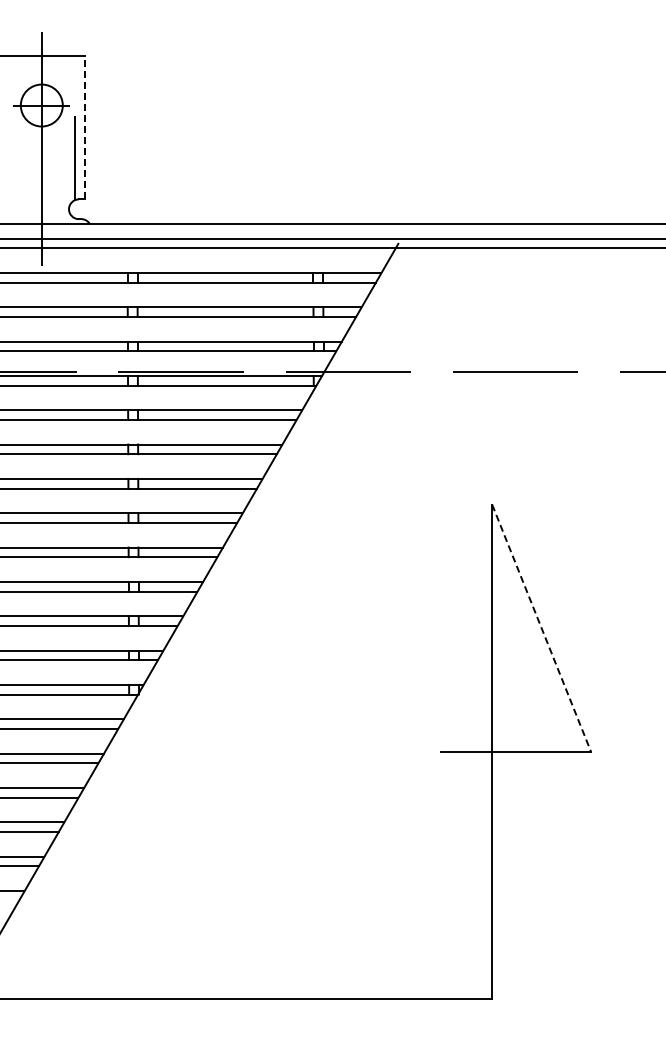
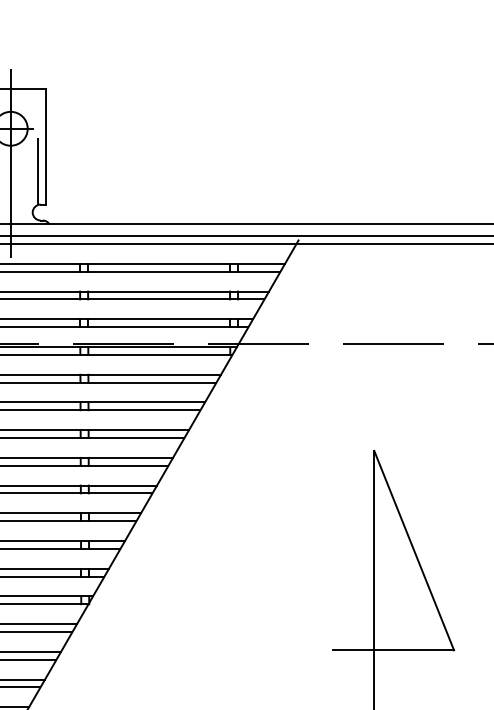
line: (85, 127) -> (46, 146), dashed -> solid
line: (541, 628) -> (414, 550), dashed -> solid

